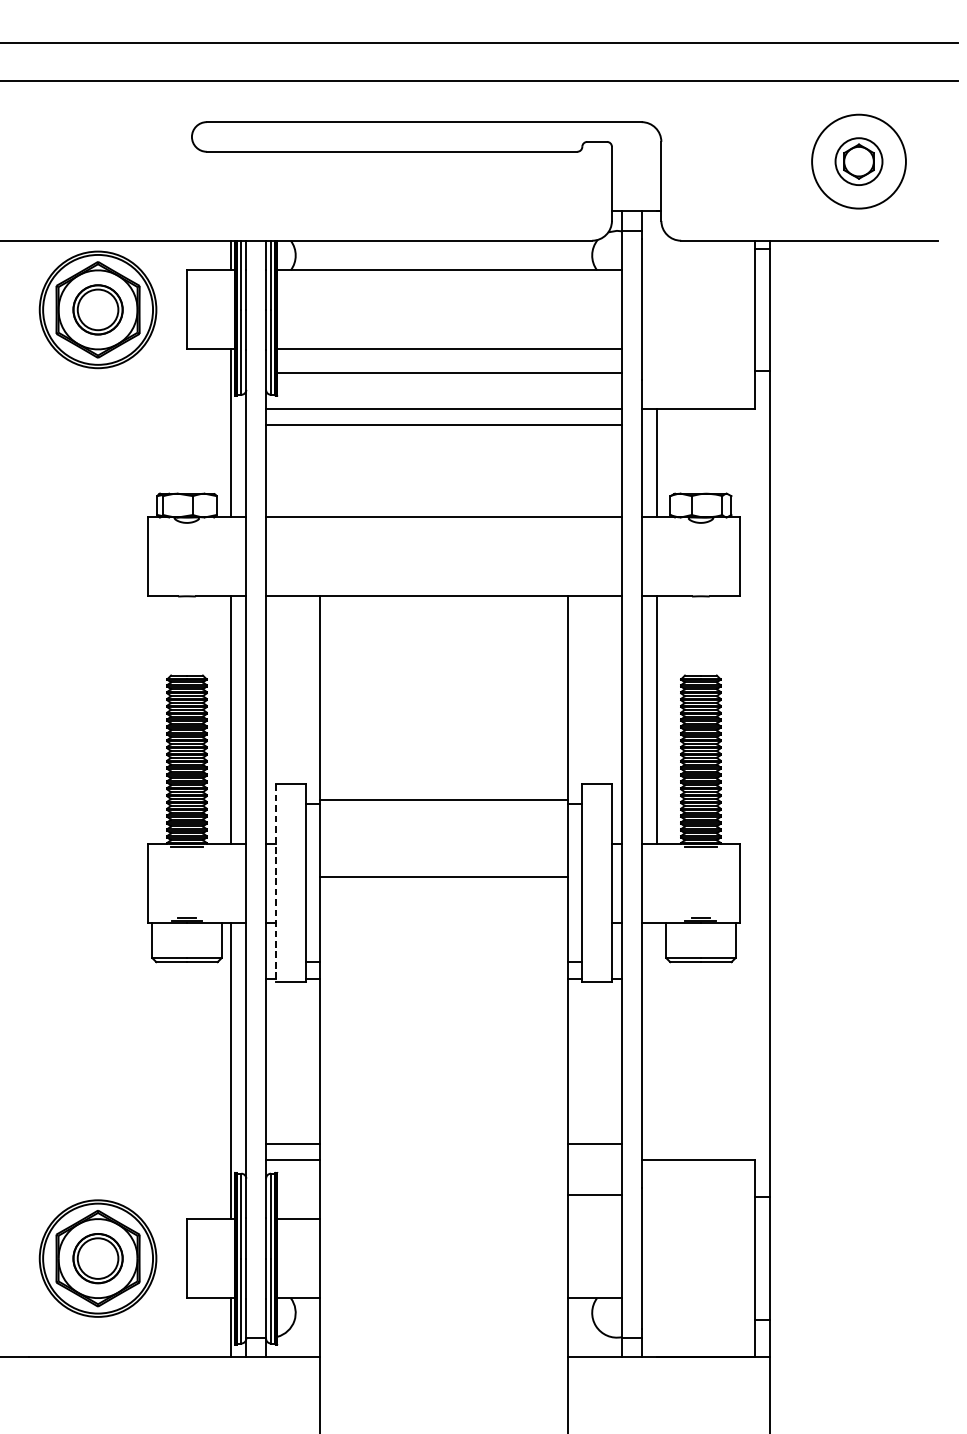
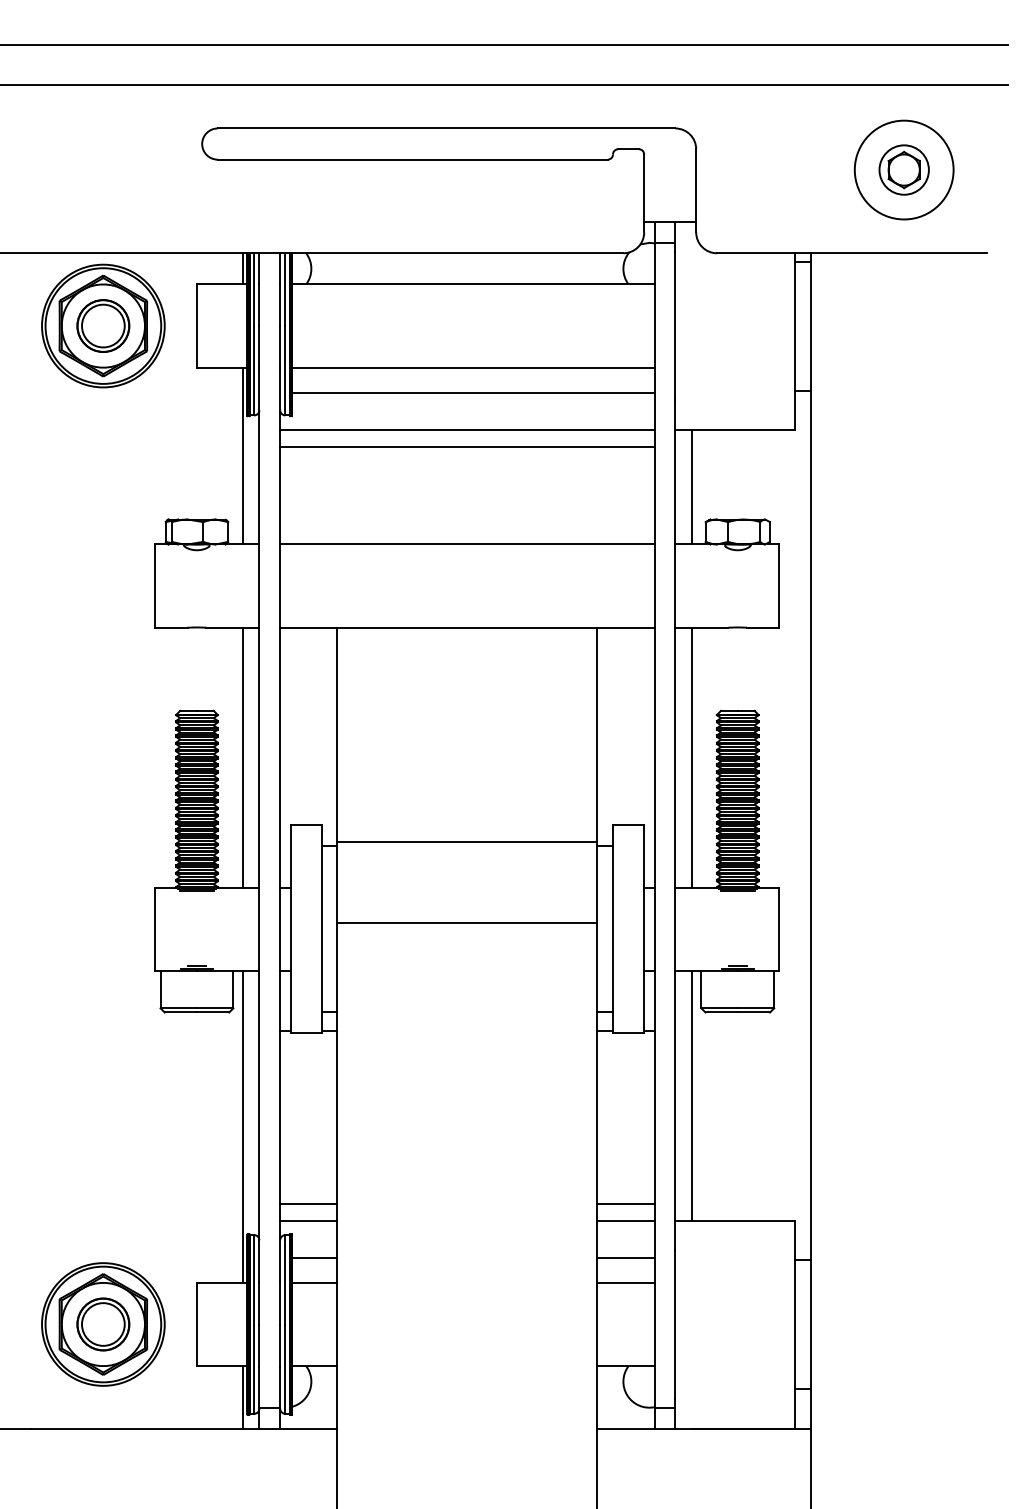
line: (275, 883) -> (290, 929), dashed -> solid
line: (657, 1041) -> (692, 1095), added
line: (594, 1159) -> (625, 1220), added
line: (298, 1194) -> (314, 1257), added
line: (594, 1218) -> (625, 1282), added

